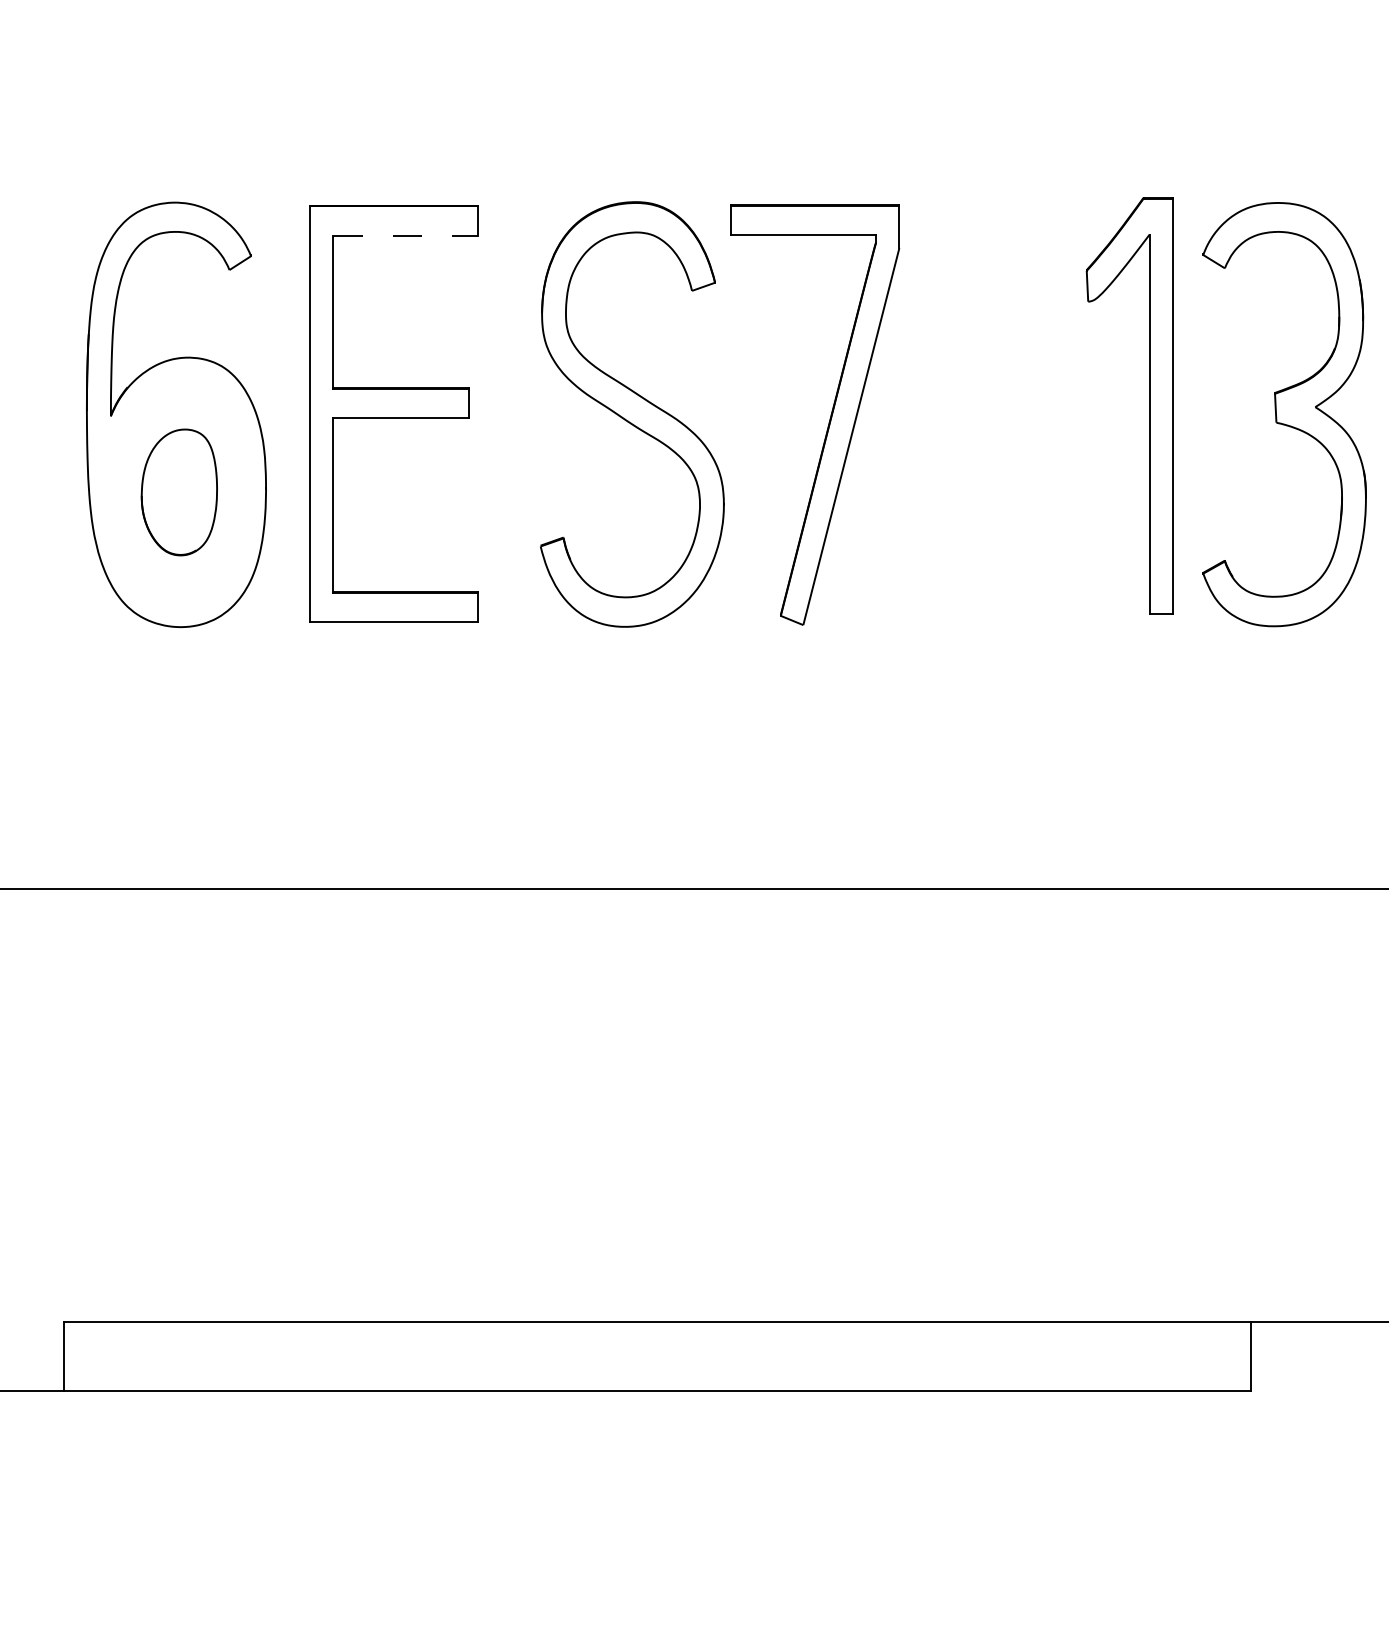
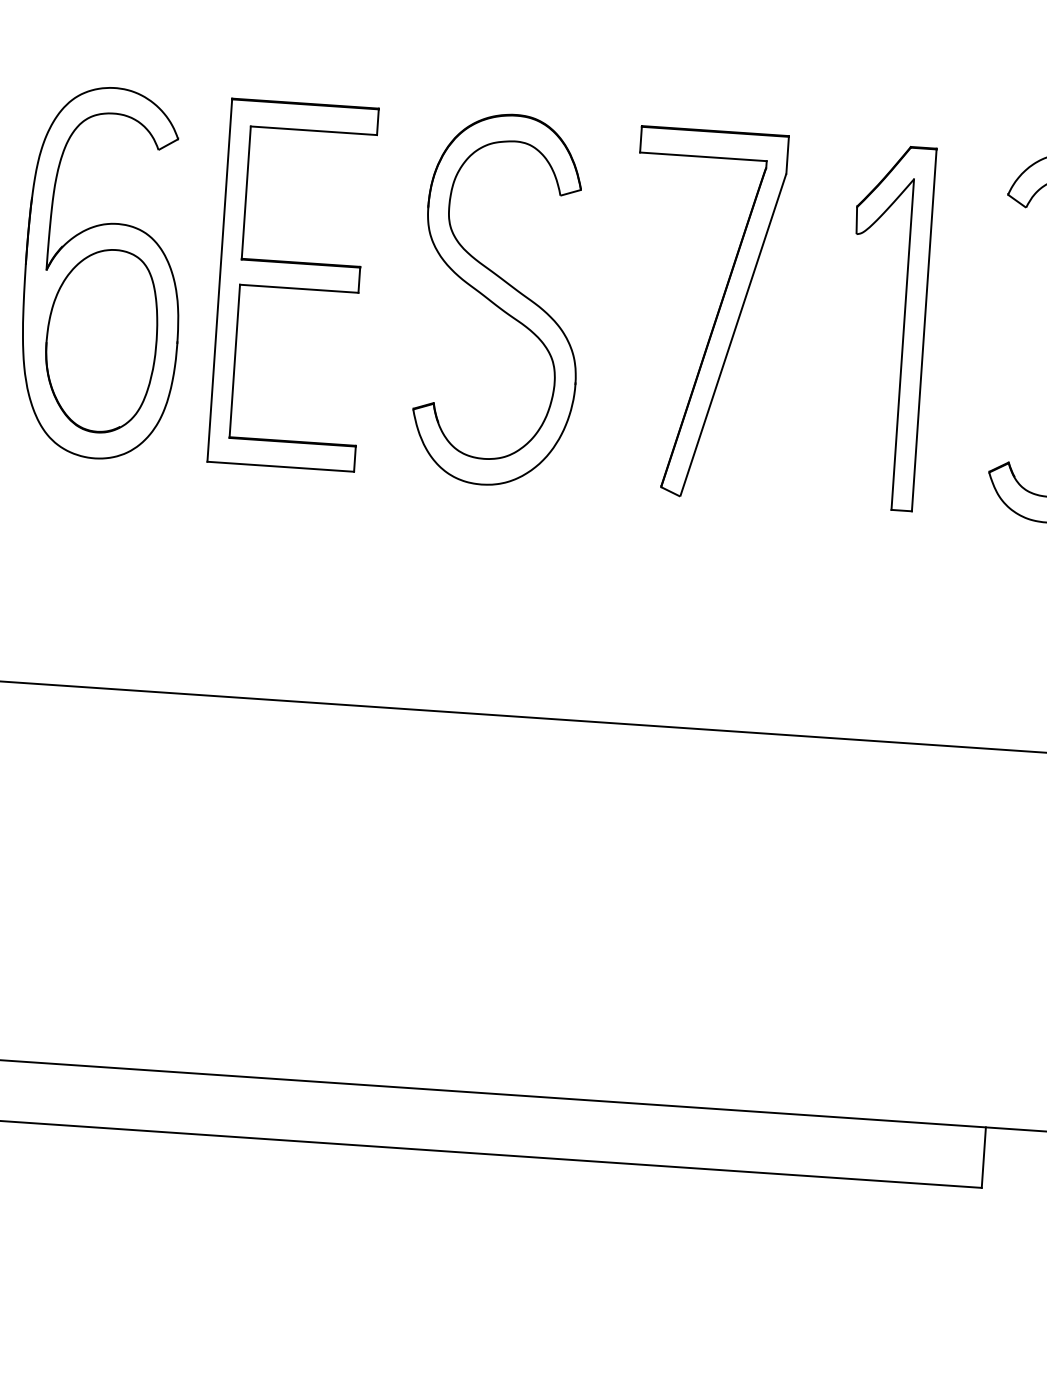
line: (405, 235) -> (313, 130), dashed -> solid
part: (1149, 405) -> (903, 328), moved
part: (829, 418) -> (715, 317), moved
part: (179, 492) -> (101, 340), size x1.67

